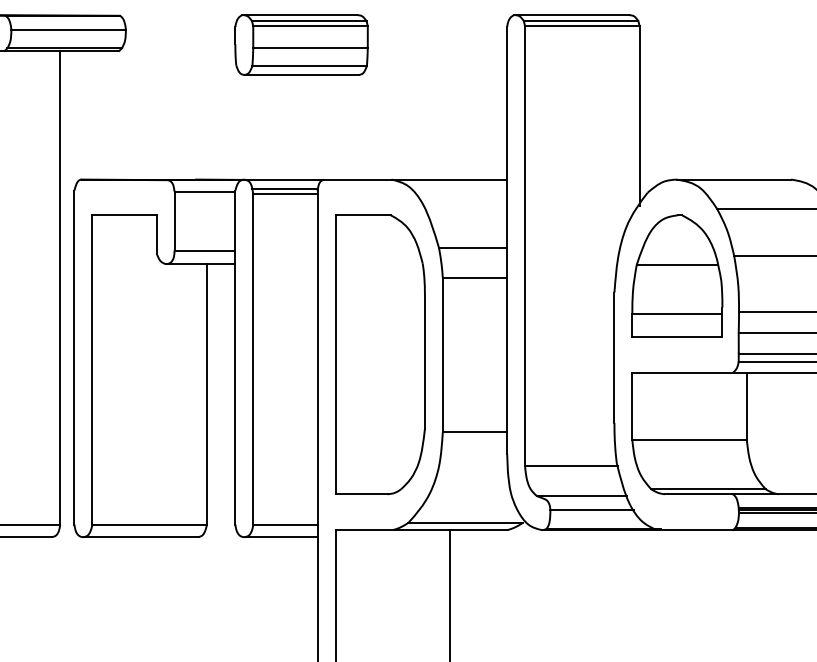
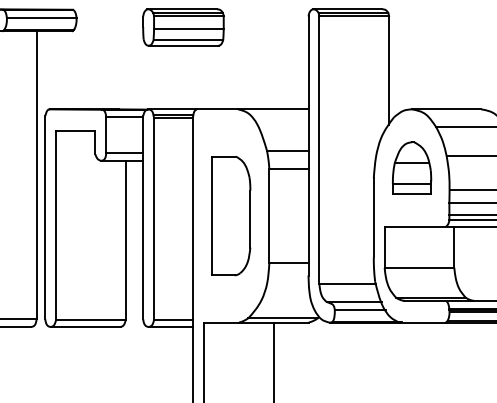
part: (676, 275) -> (411, 167), size x0.7
part: (380, 354) -> (231, 215), size x0.7

